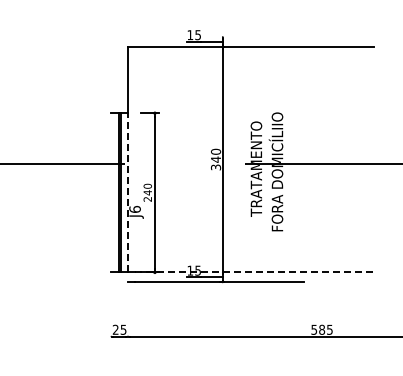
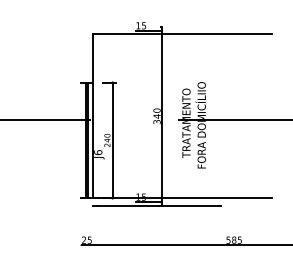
line: (128, 192) -> (93, 140), dashed -> solid
line: (254, 272) -> (185, 198), dashed -> solid

